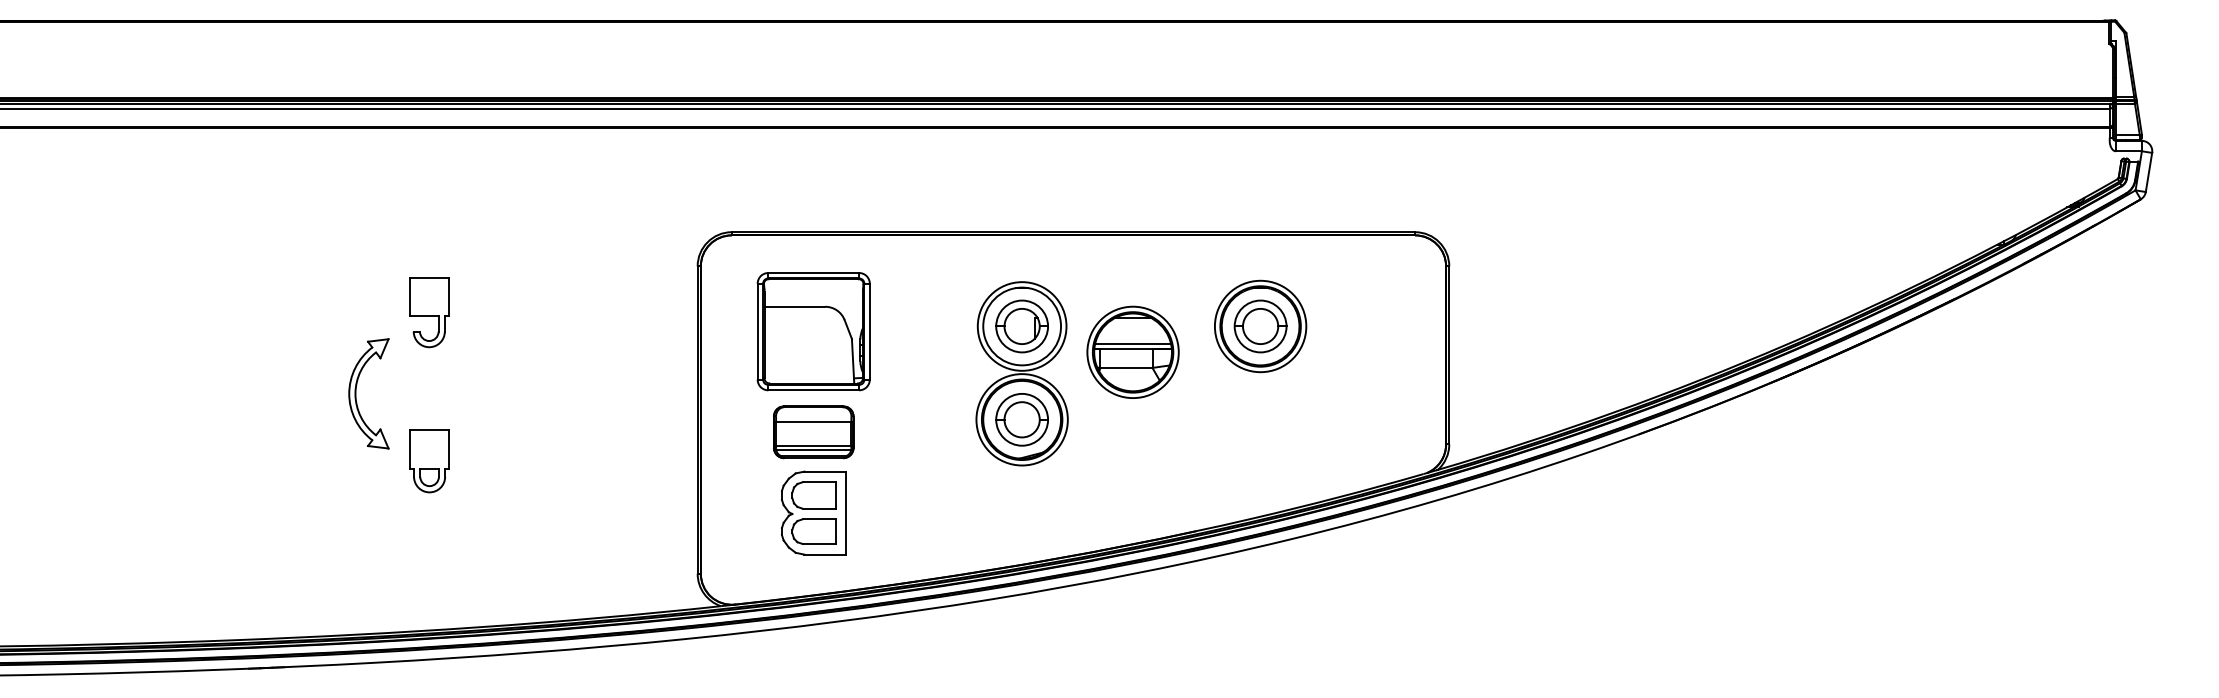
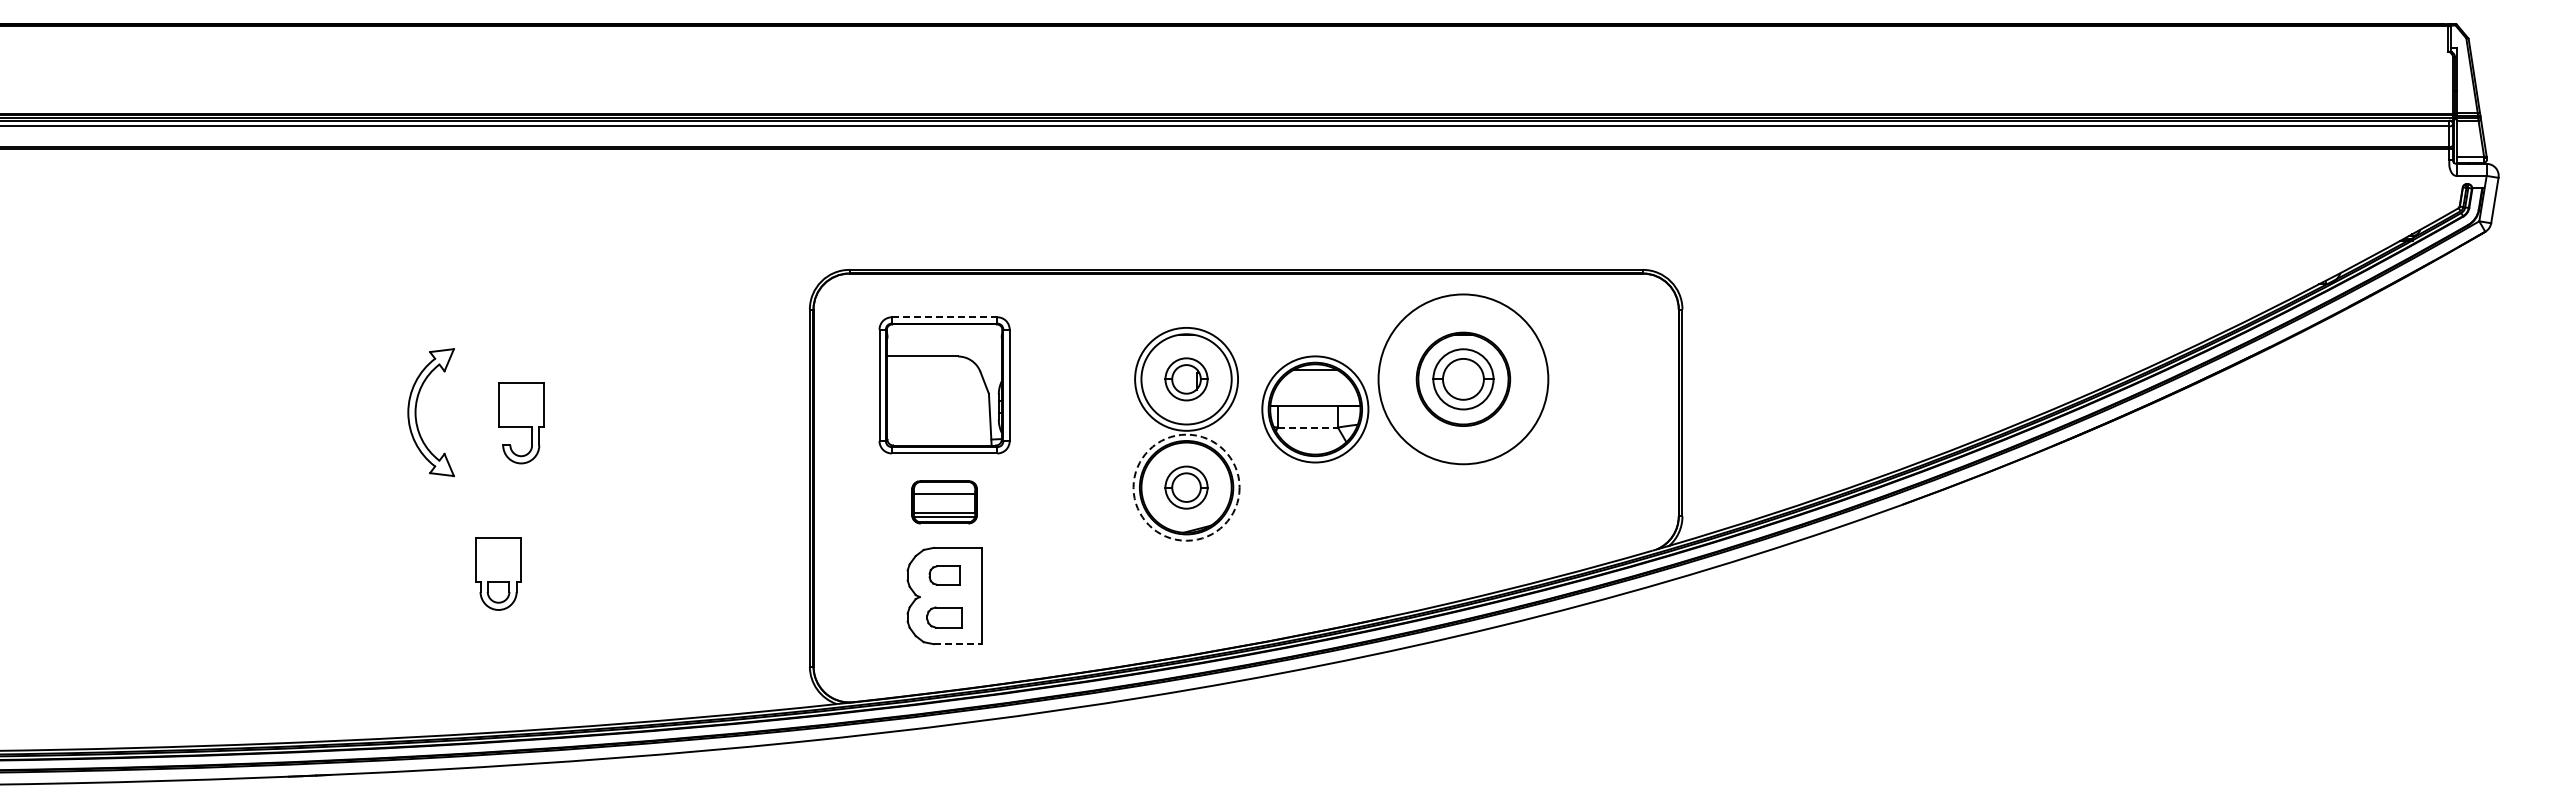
line: (813, 273) -> (944, 317), solid -> dashed
part: (429, 312) -> (521, 423), moved
part: (1022, 326) -> (1186, 379), size x0.7
circle: (1260, 326) -> (1463, 379), size x1.6
line: (1133, 343) -> (1315, 399), removed
line: (1127, 367) -> (1308, 427), solid -> dashed
part: (356, 393) -> (416, 412), moved
circle: (1022, 419) -> (1186, 487), solid -> dashed
part: (1022, 419) -> (1186, 487), size x0.7
part: (813, 432) -> (944, 502), size x0.7
part: (429, 460) -> (498, 573), moved
part: (813, 495) -> (944, 575), size x0.6
part: (813, 531) -> (944, 617), size x0.7
line: (825, 554) -> (958, 644), solid -> dashed

